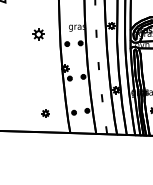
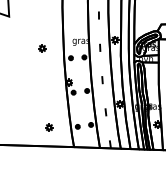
part: (38, 34) -> (42, 48), size x0.62

